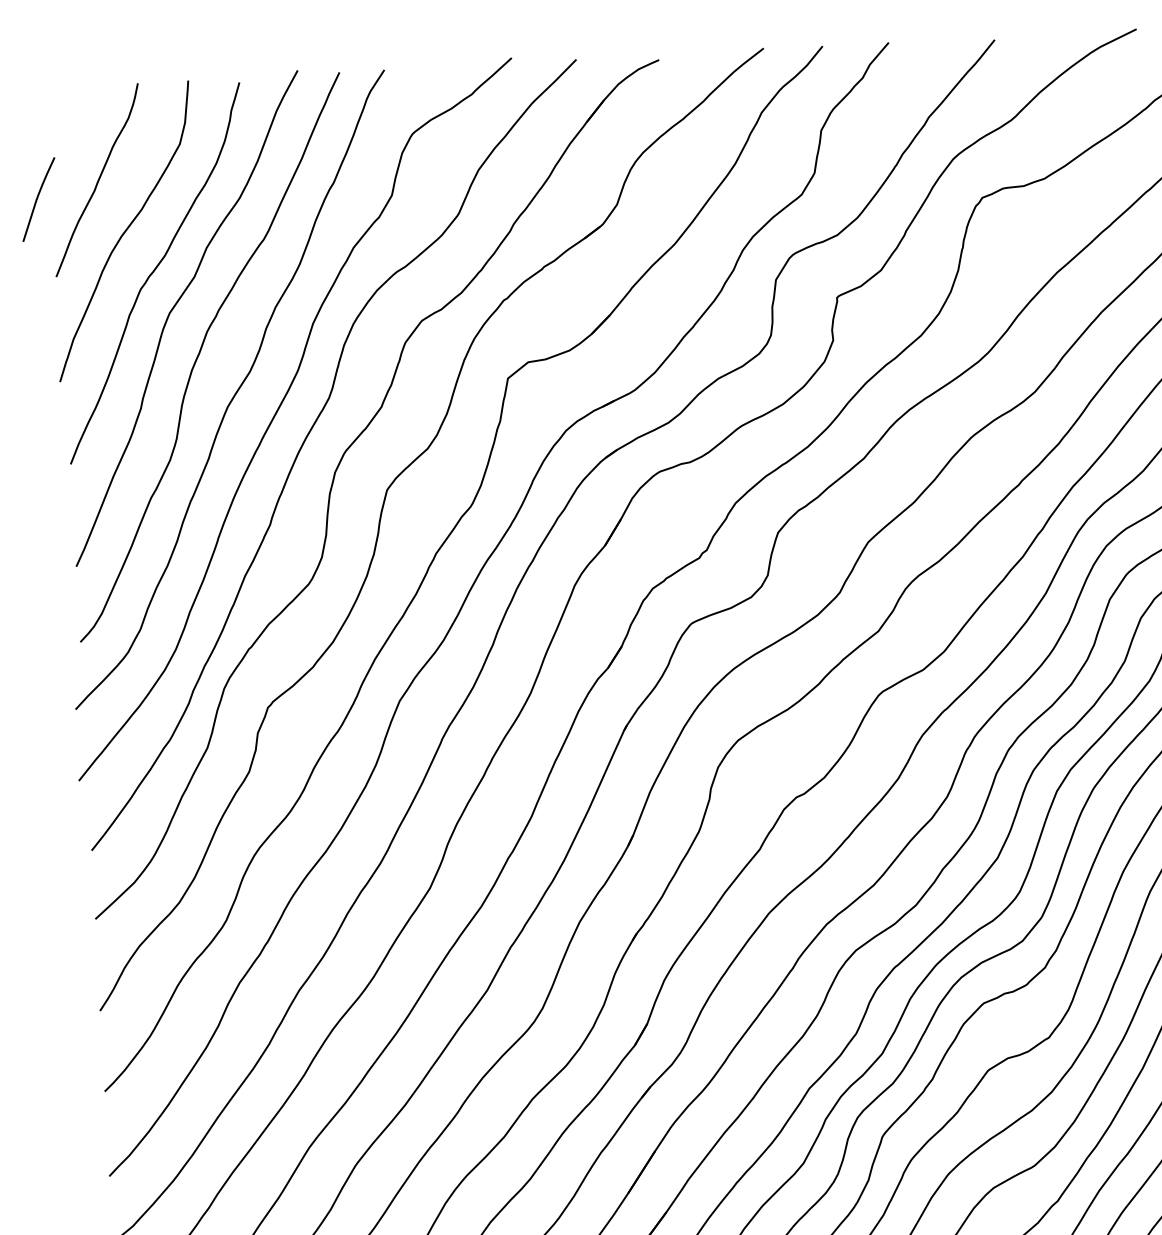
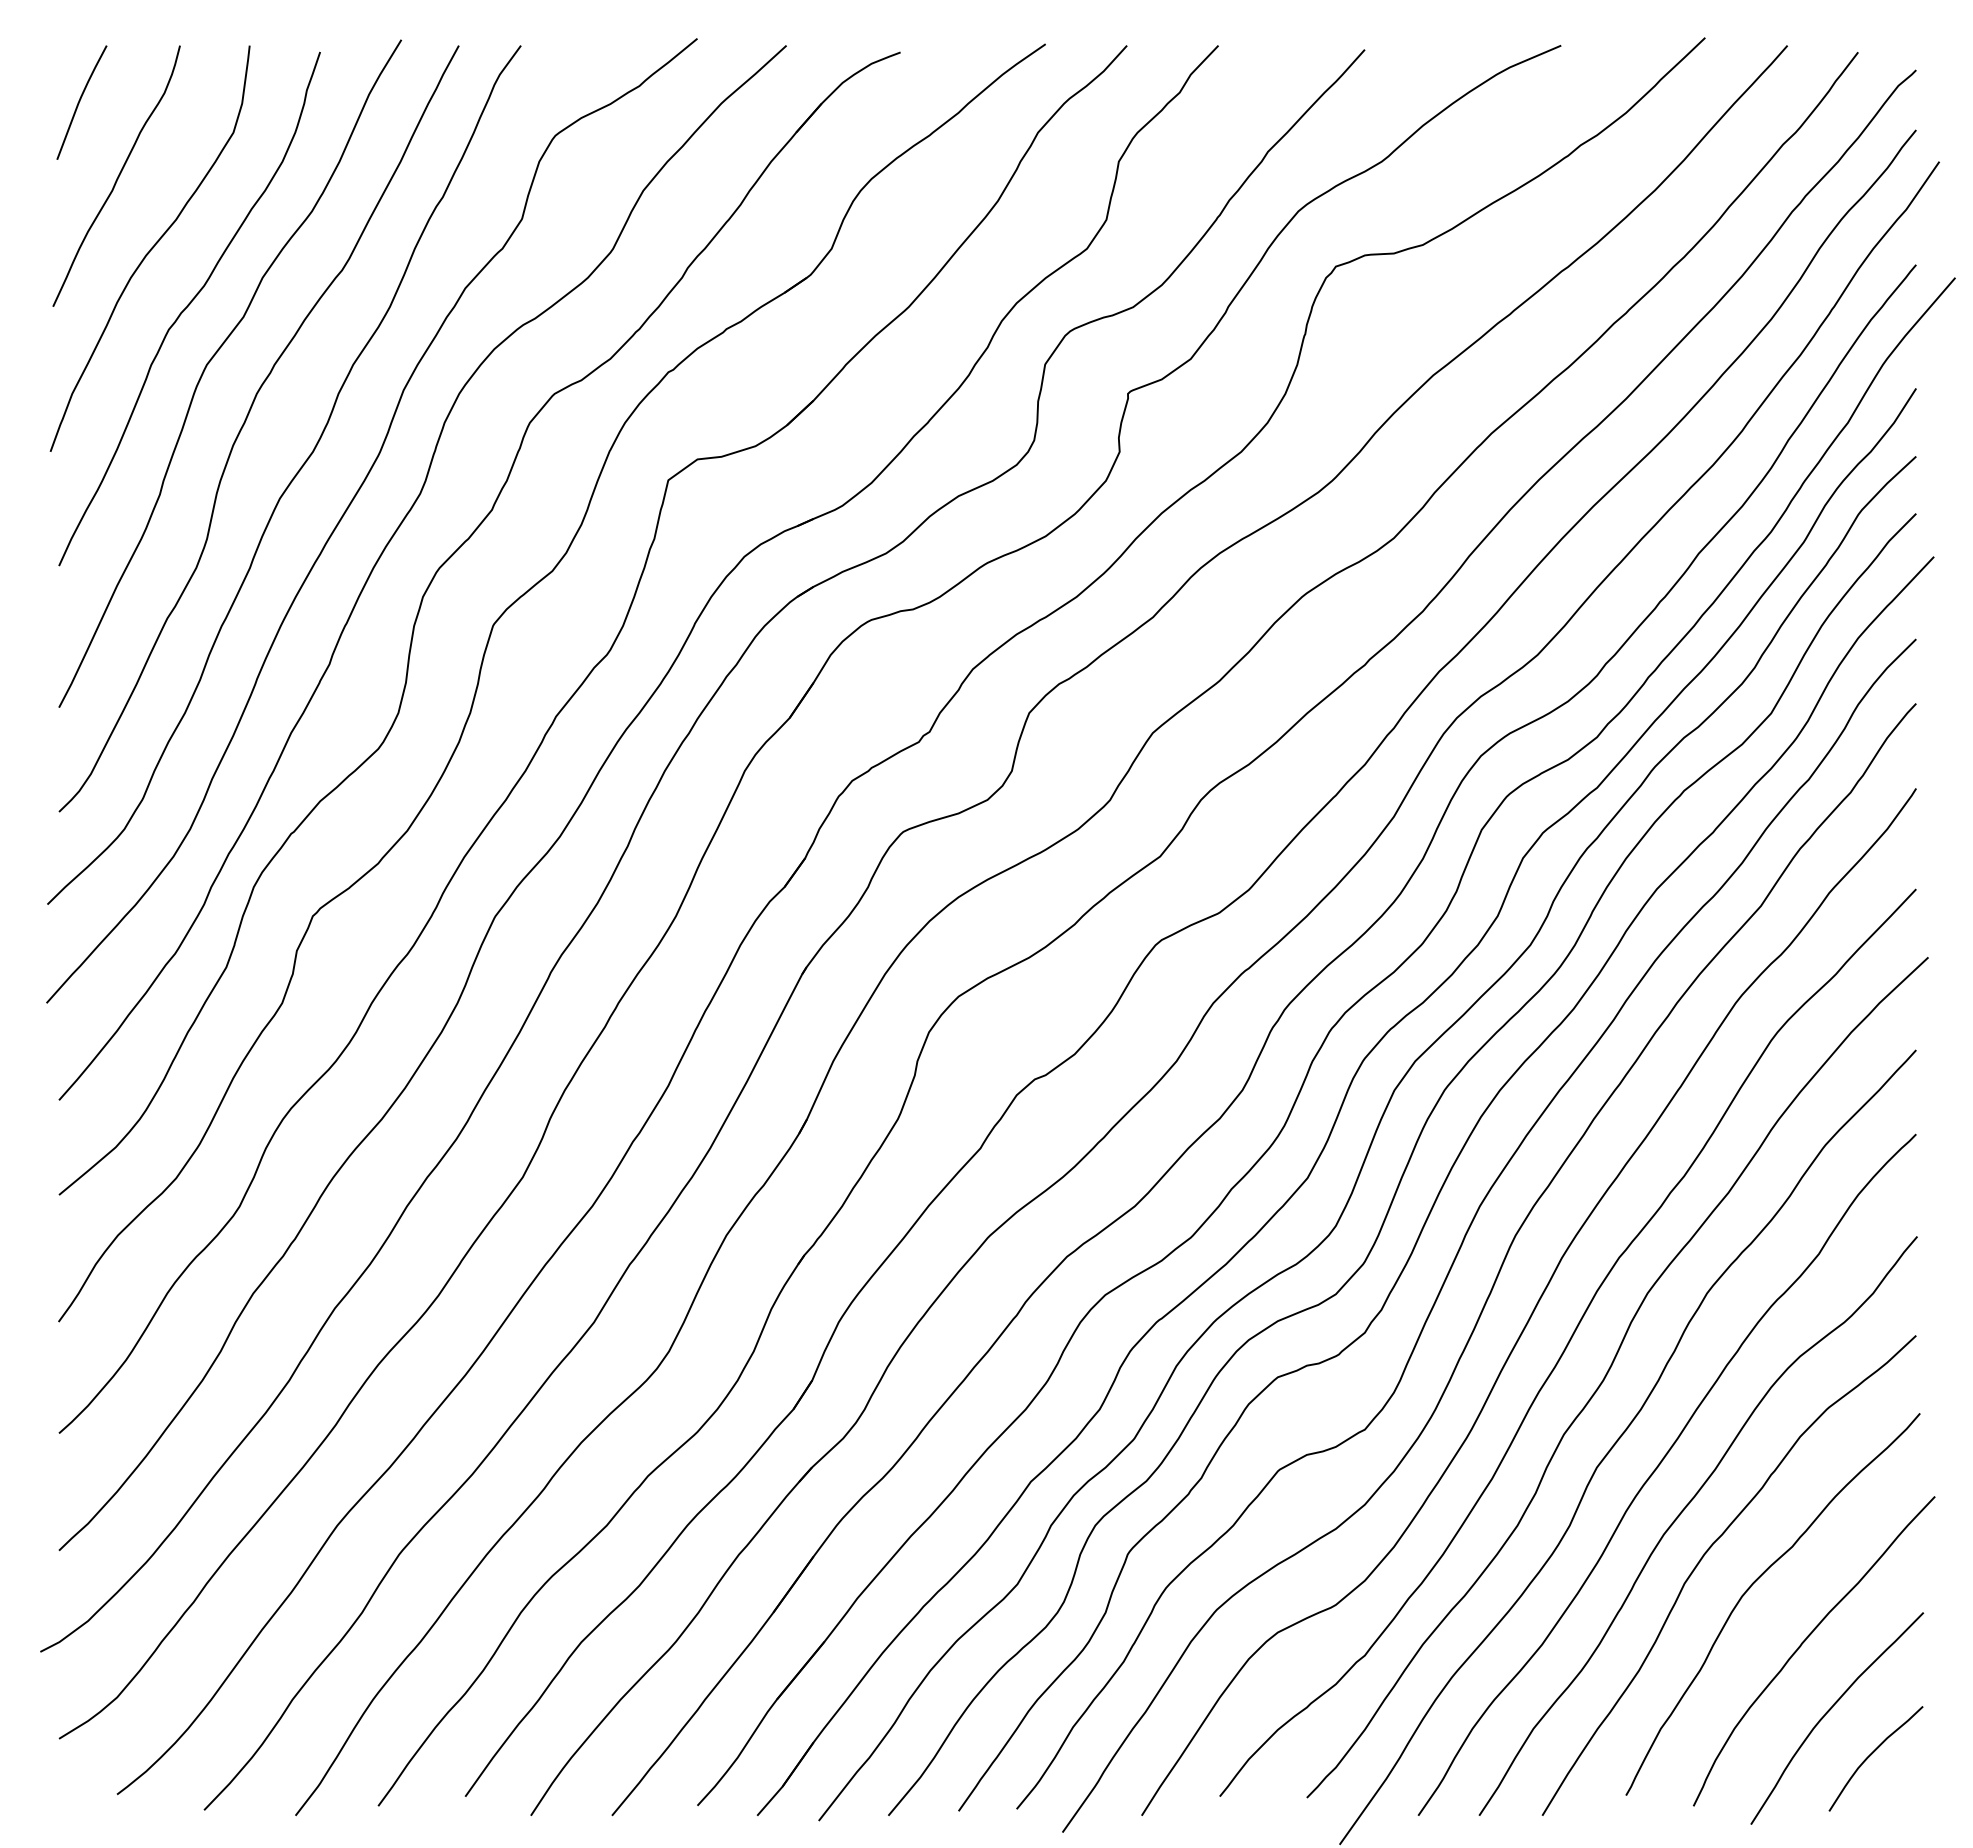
curve: (37, 198) -> (80, 101), moved

